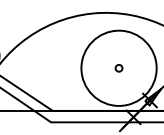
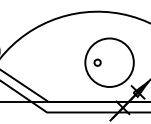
circle: (118, 67) -> (109, 62), size x0.7
circle: (118, 68) -> (97, 62), moved

